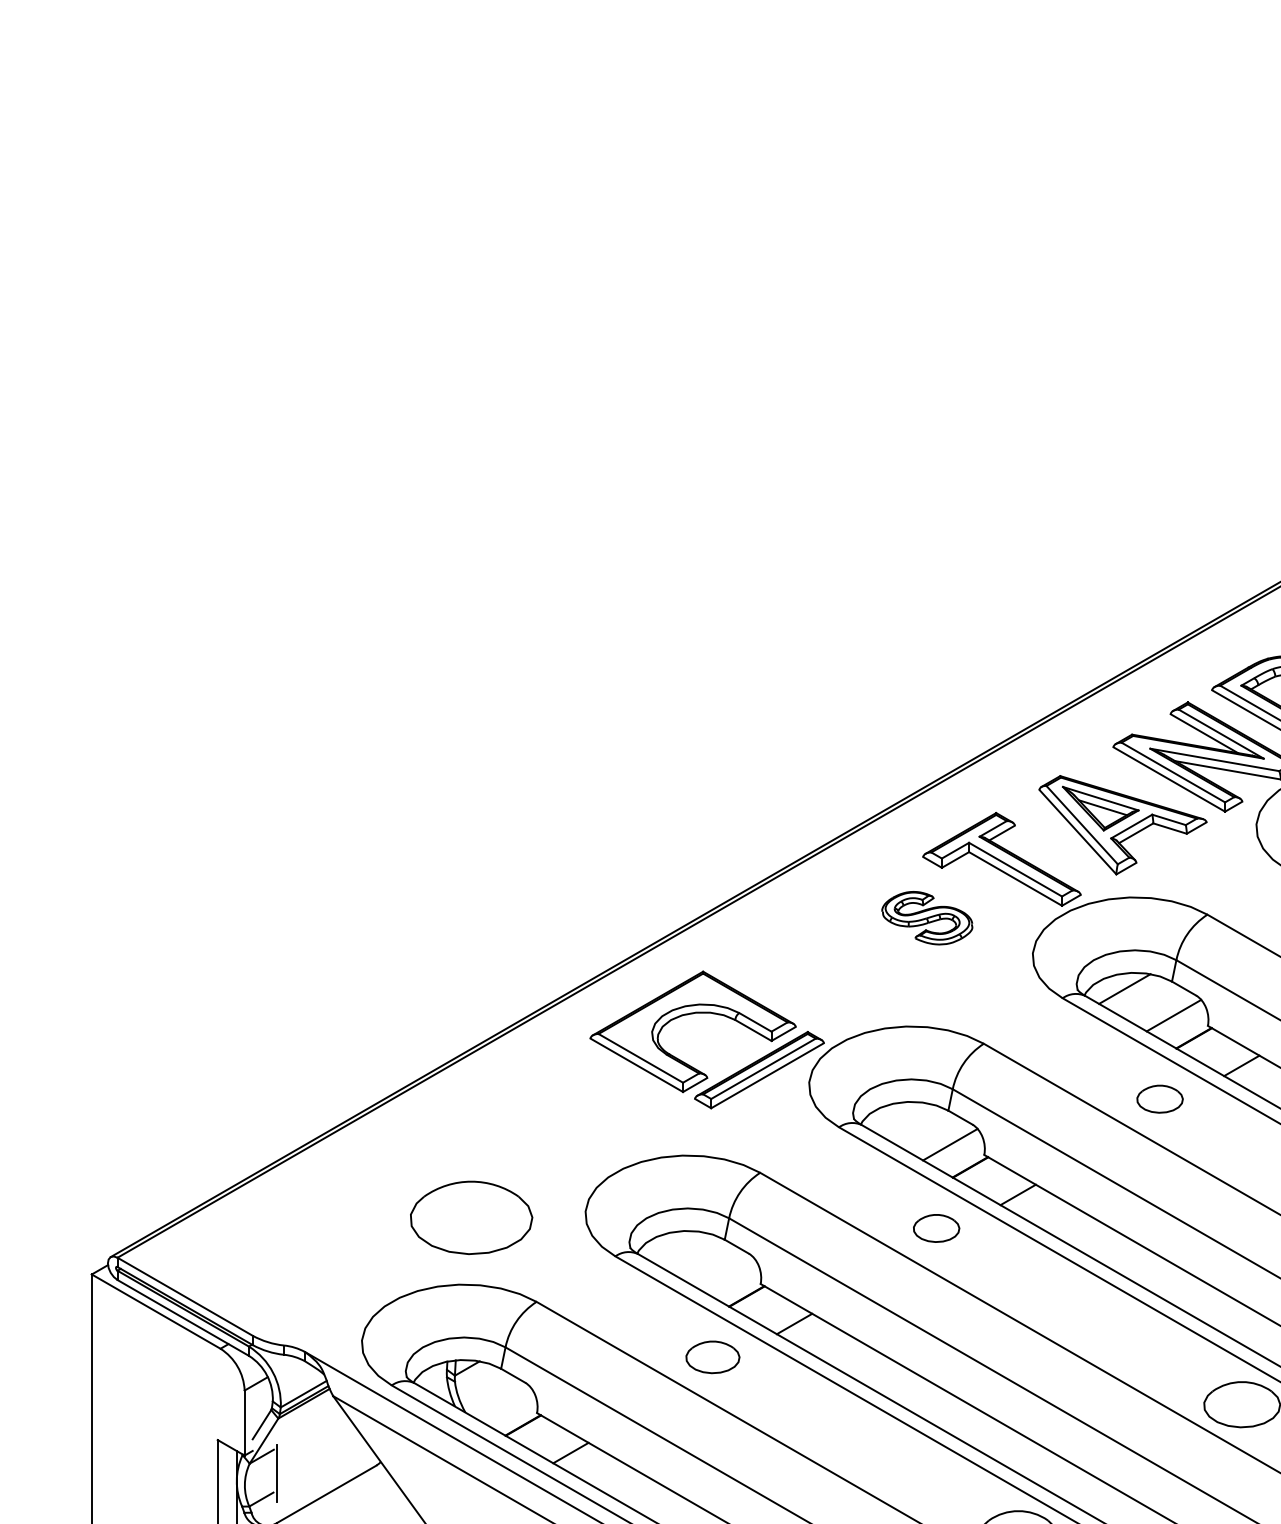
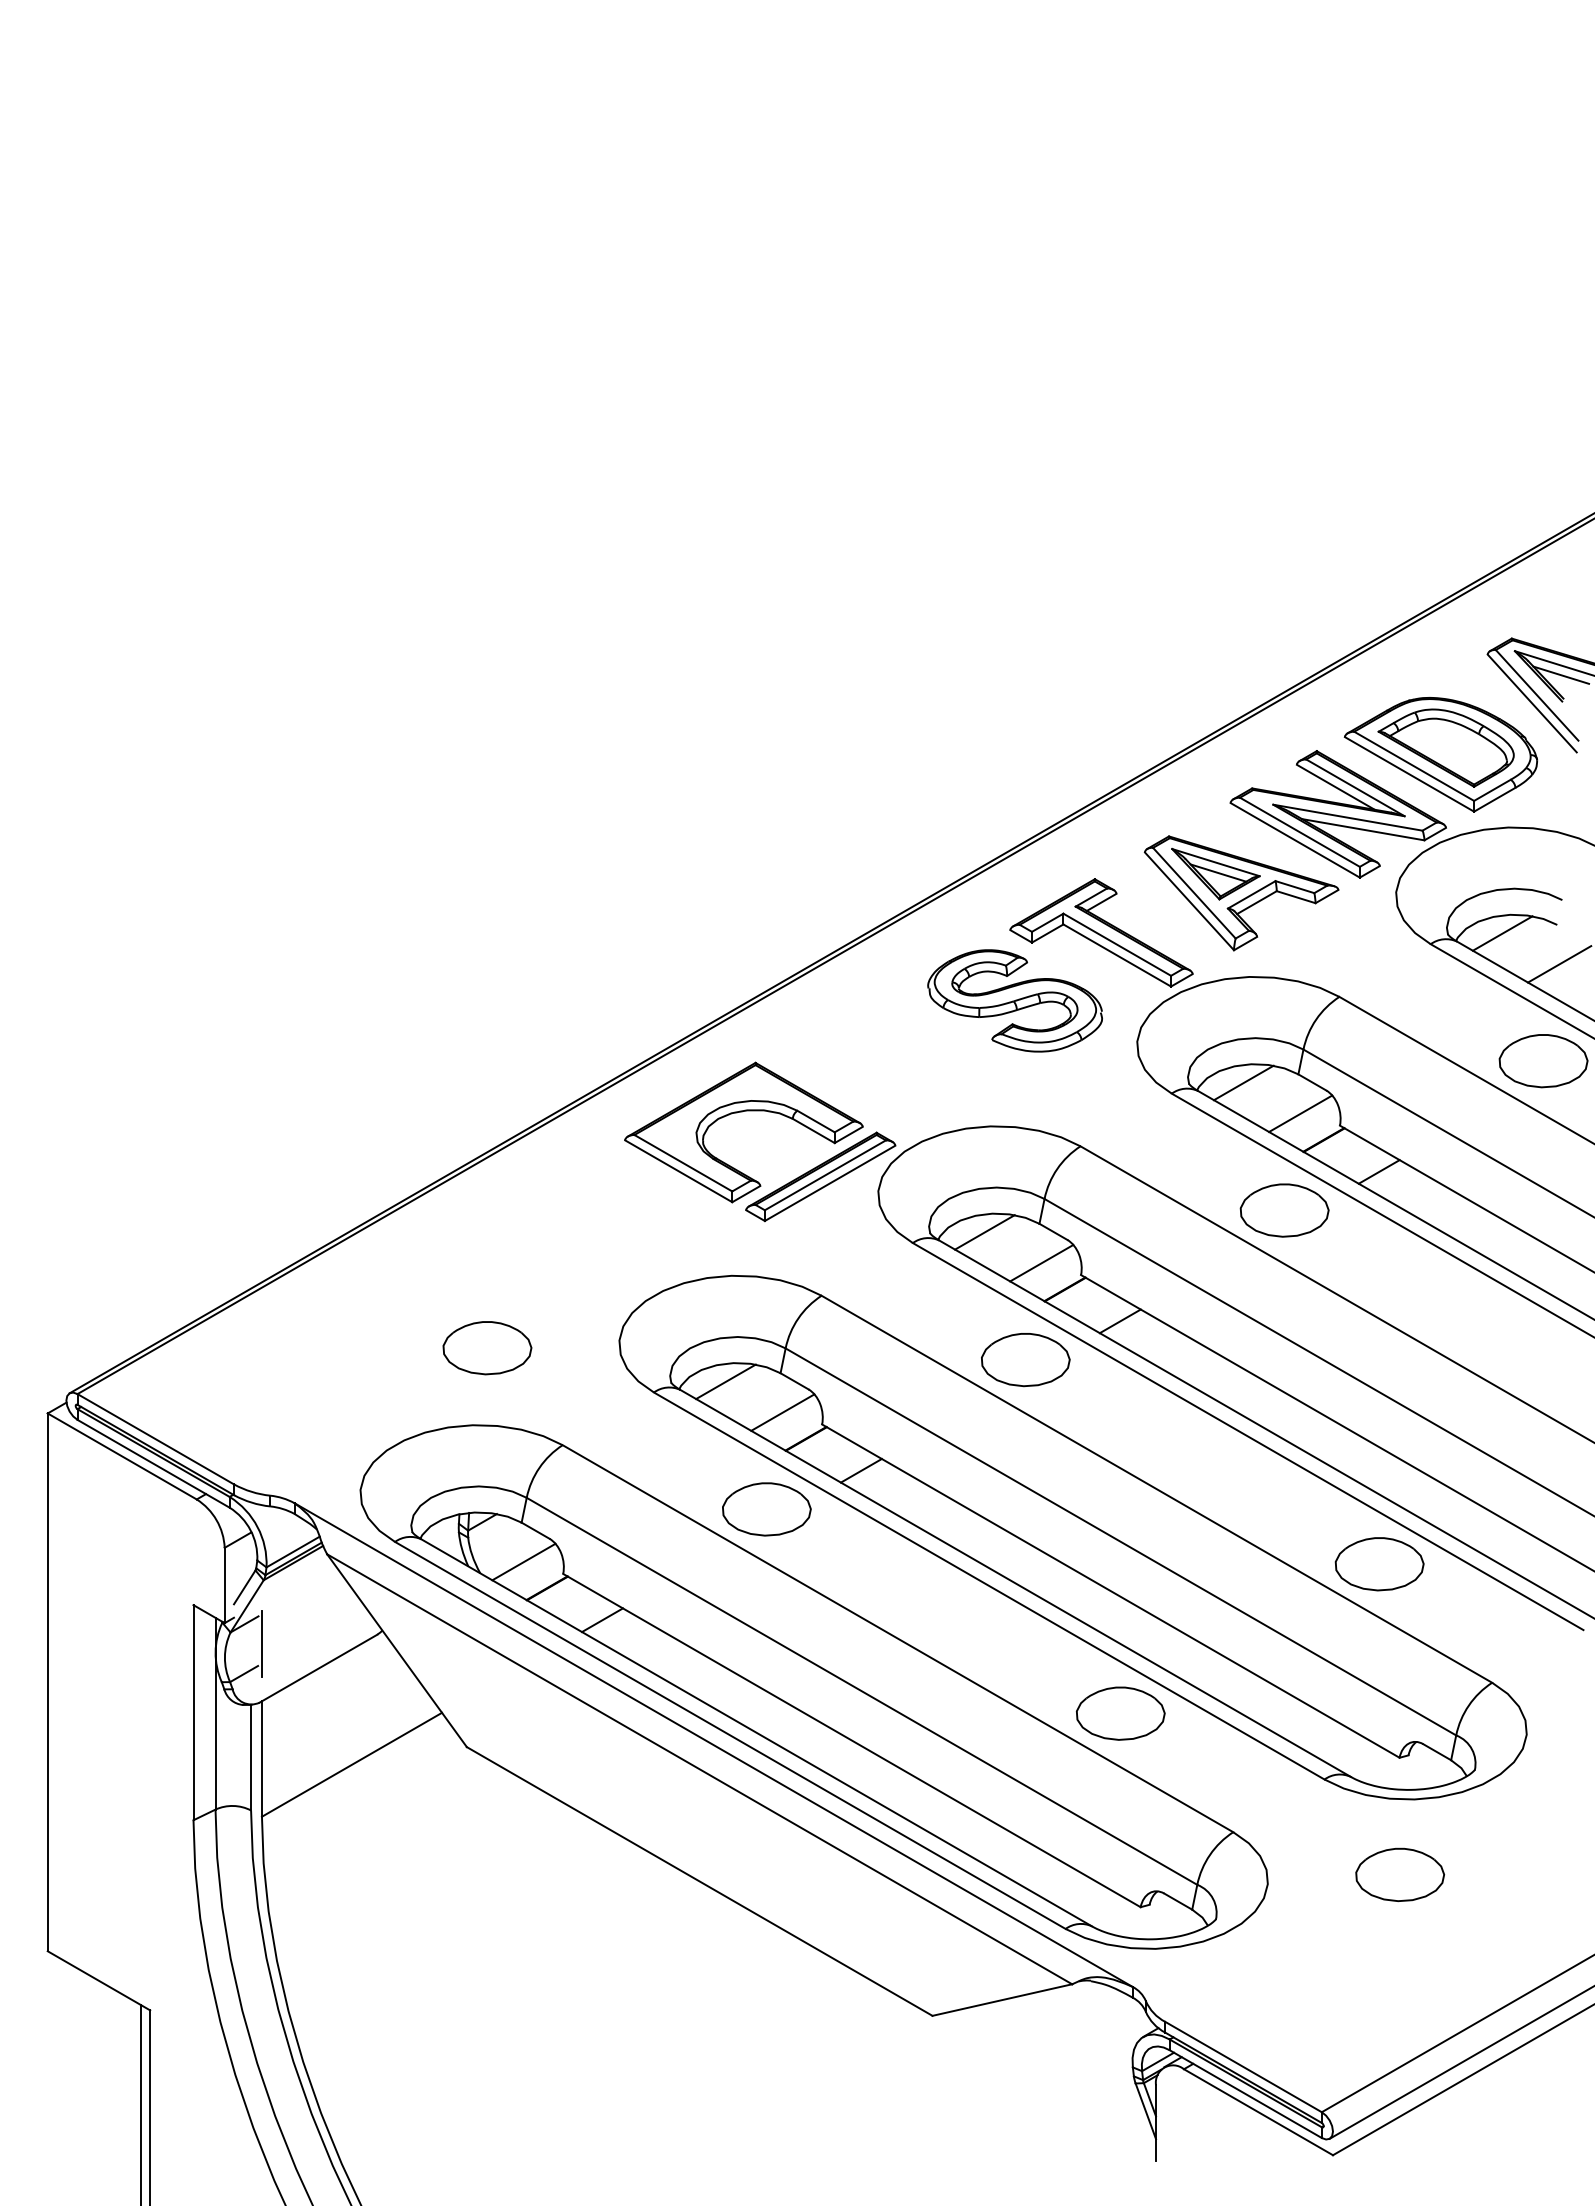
part: (926, 917) -> (1014, 1000), size x1.67
part: (1160, 1099) -> (1284, 1210), size x1.67
line: (900, 1118) -> (984, 1232), added
part: (471, 1218) -> (487, 1348), size x0.62
part: (936, 1228) -> (1025, 1360), size x1.67
line: (677, 1246) -> (725, 1381), added
line: (726, 1273) -> (782, 1412), added
part: (712, 1357) -> (766, 1509), size x1.43
line: (502, 1402) -> (523, 1561), added

